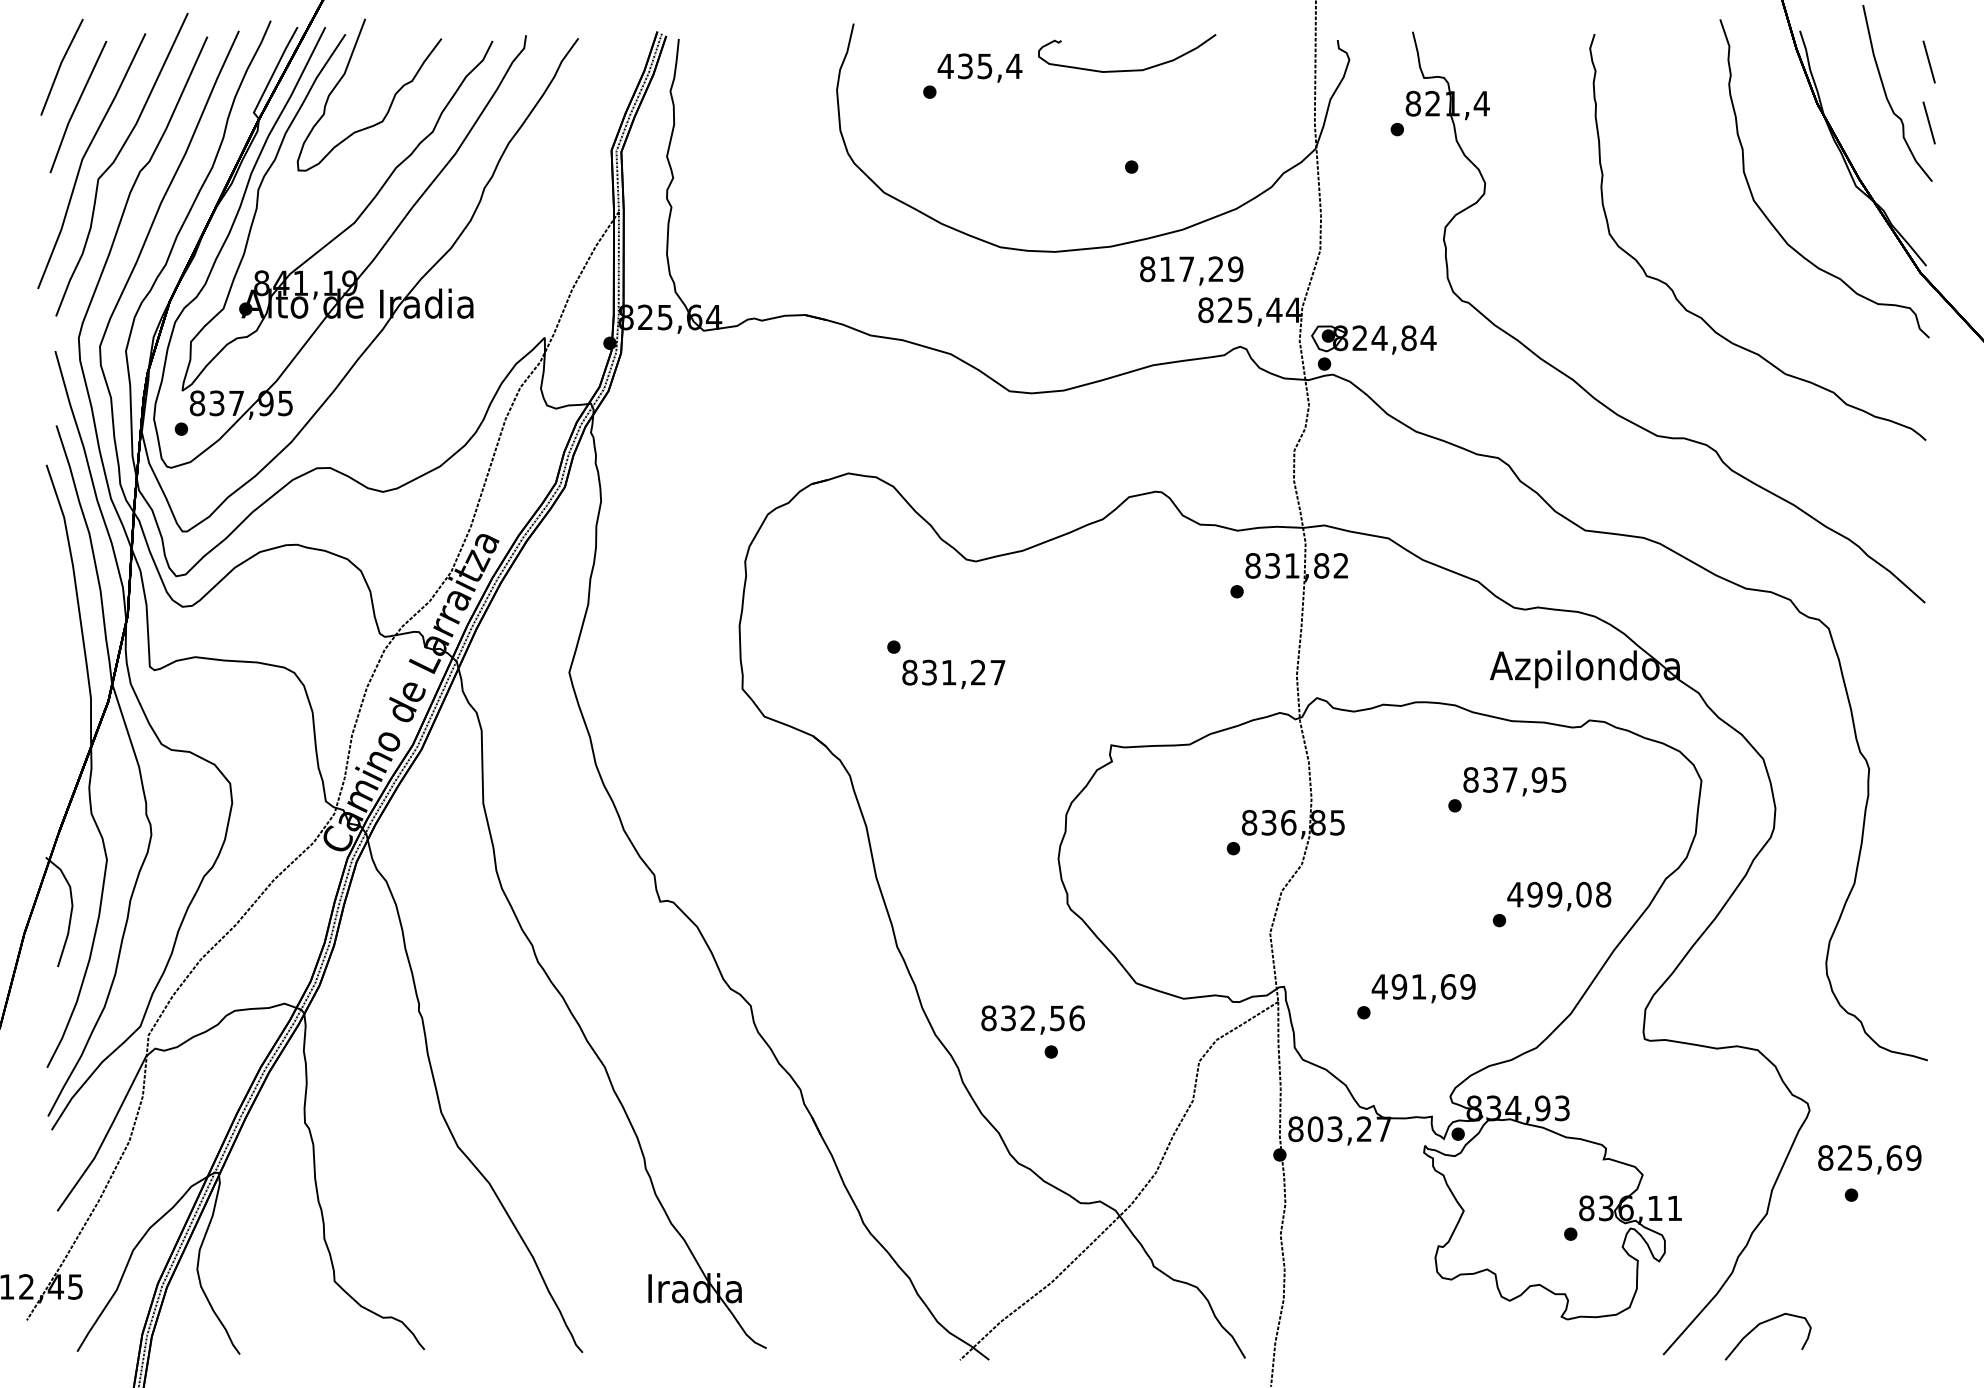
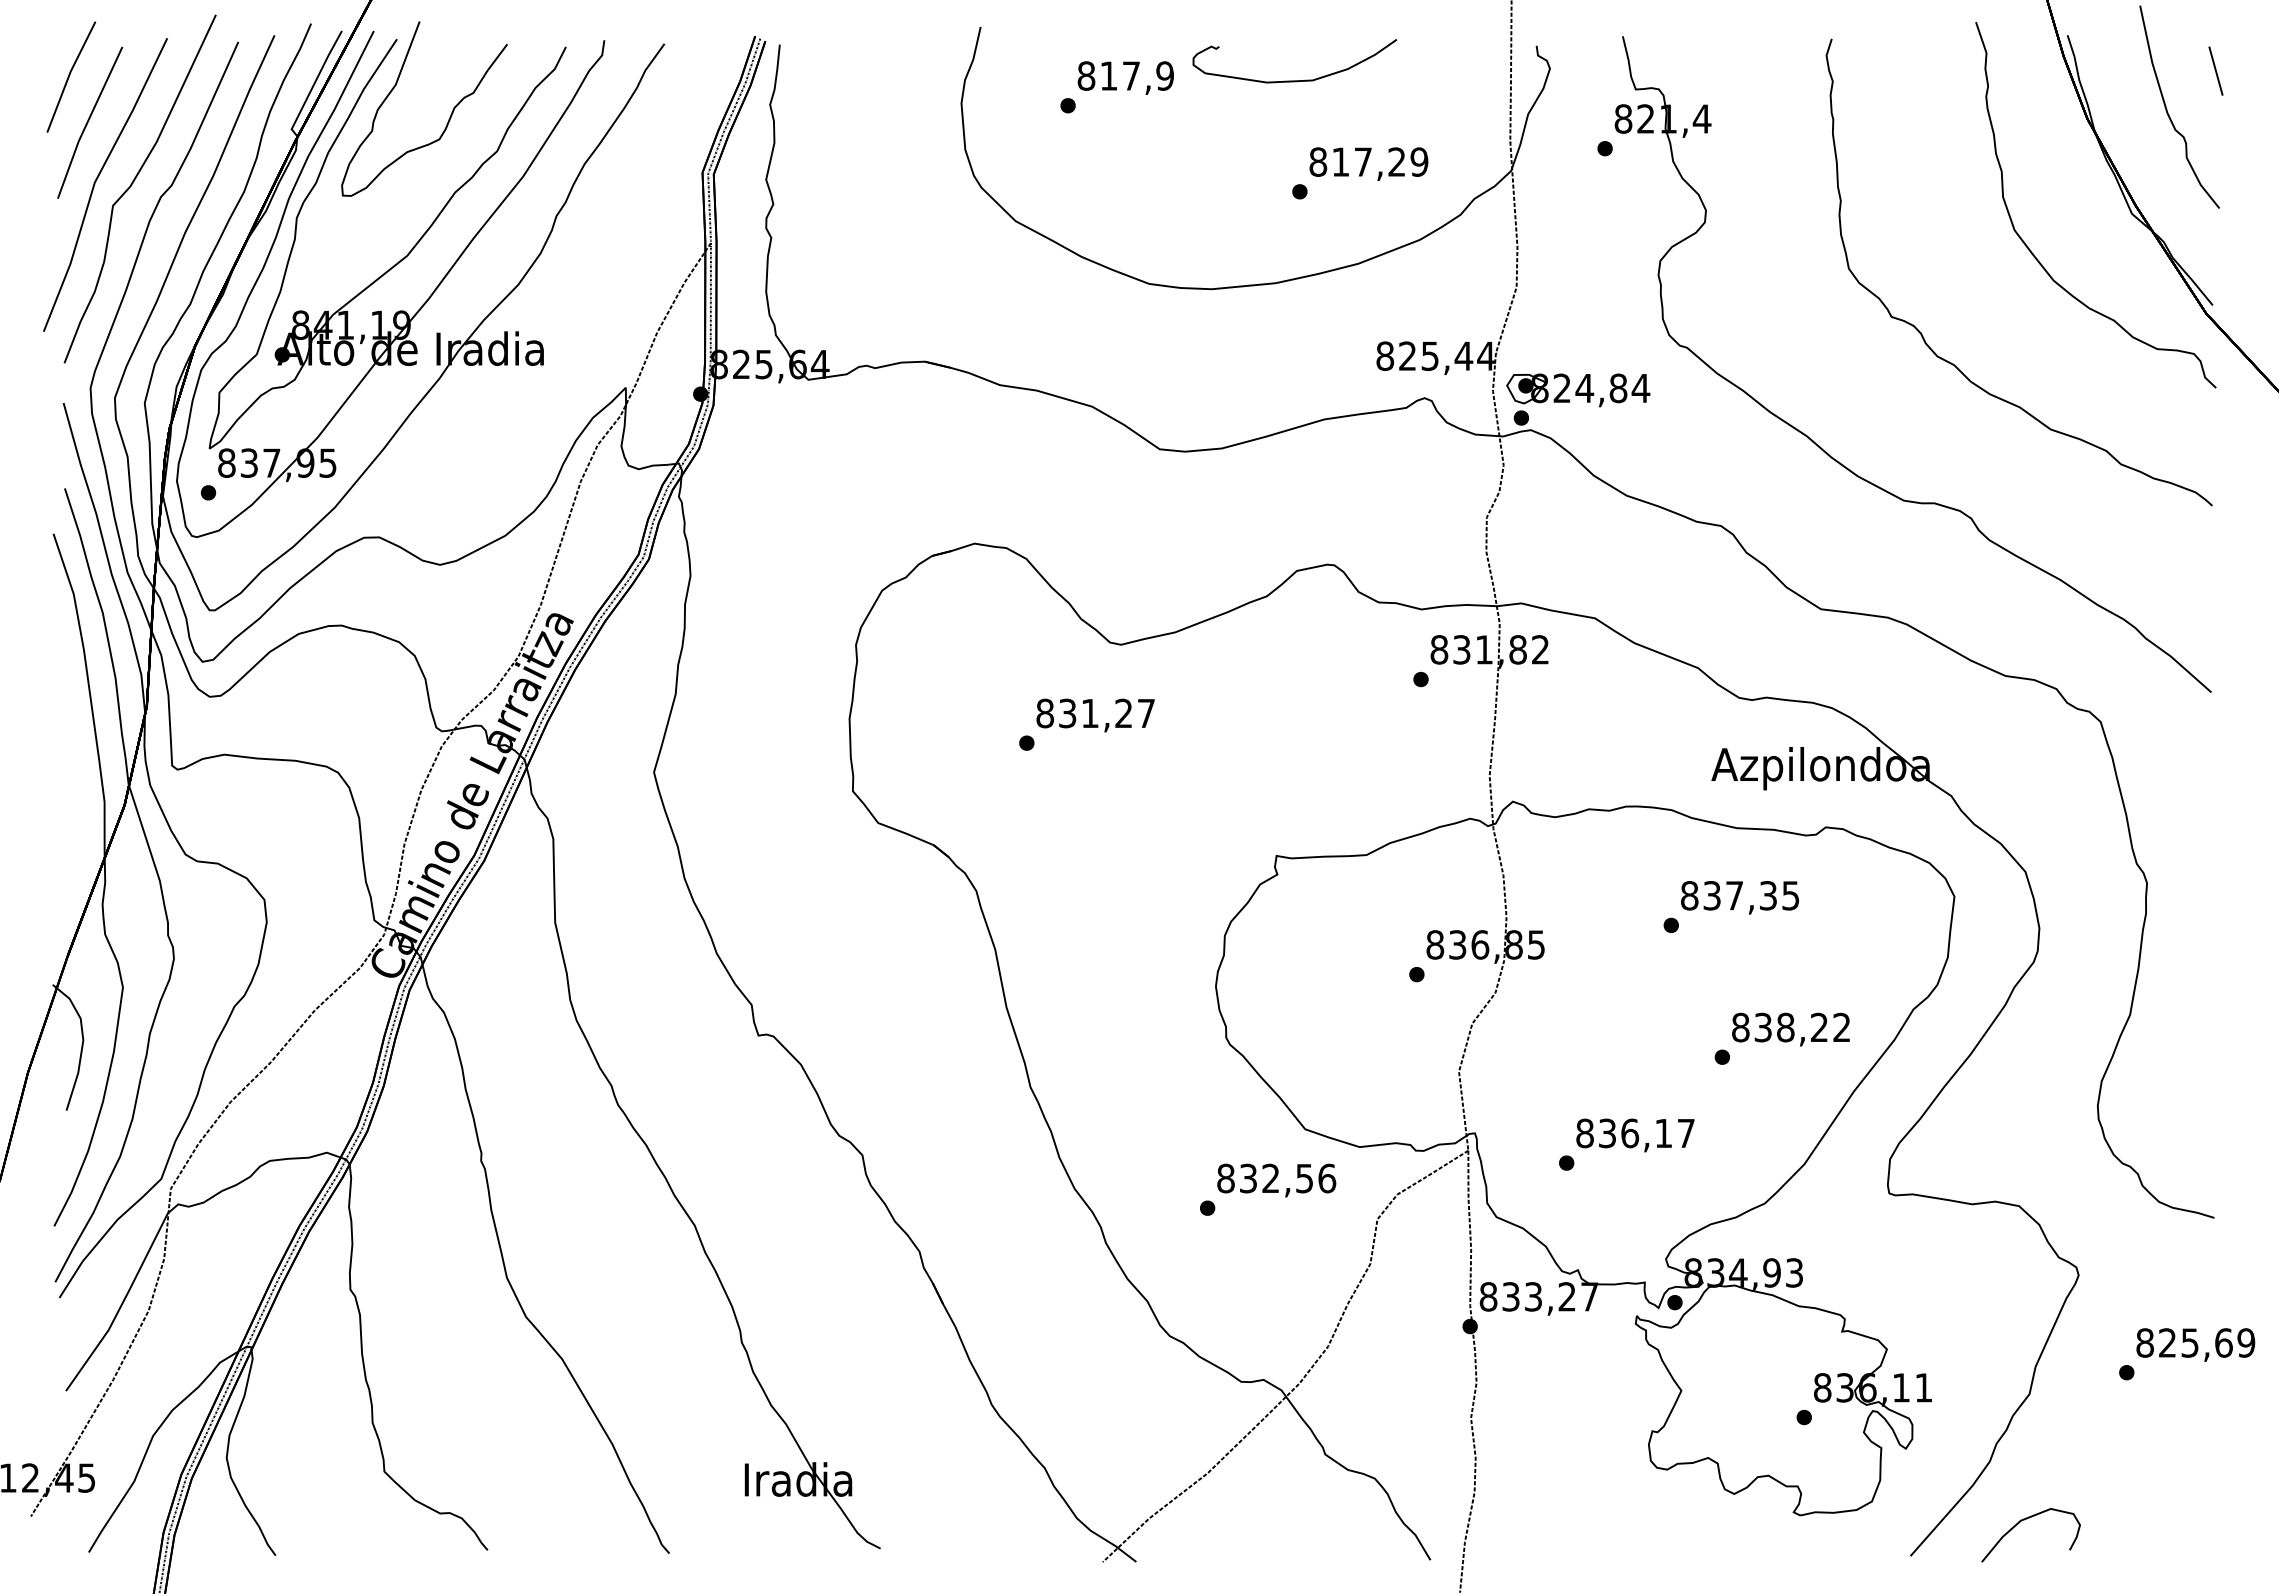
text: (979, 65) -> (1125, 75), 435,4 -> 817,9
line: (1928, 122) -> (2215, 140), removed
text: (1191, 270) -> (1368, 163), moved
text: (953, 674) -> (1095, 715), moved
text: (1539, 779) -> (1768, 895), 837,95 -> 837,35
text: (1558, 894) -> (1790, 1027), 499,08 -> 838,22
text: (1423, 986) -> (1635, 1133), 491,69 -> 836,17
text: (1032, 1020) -> (1276, 1180), moved
text: (1314, 1128) -> (1510, 1296), 803,27 -> 833,27
text: (1869, 1159) -> (2195, 1344), moved

